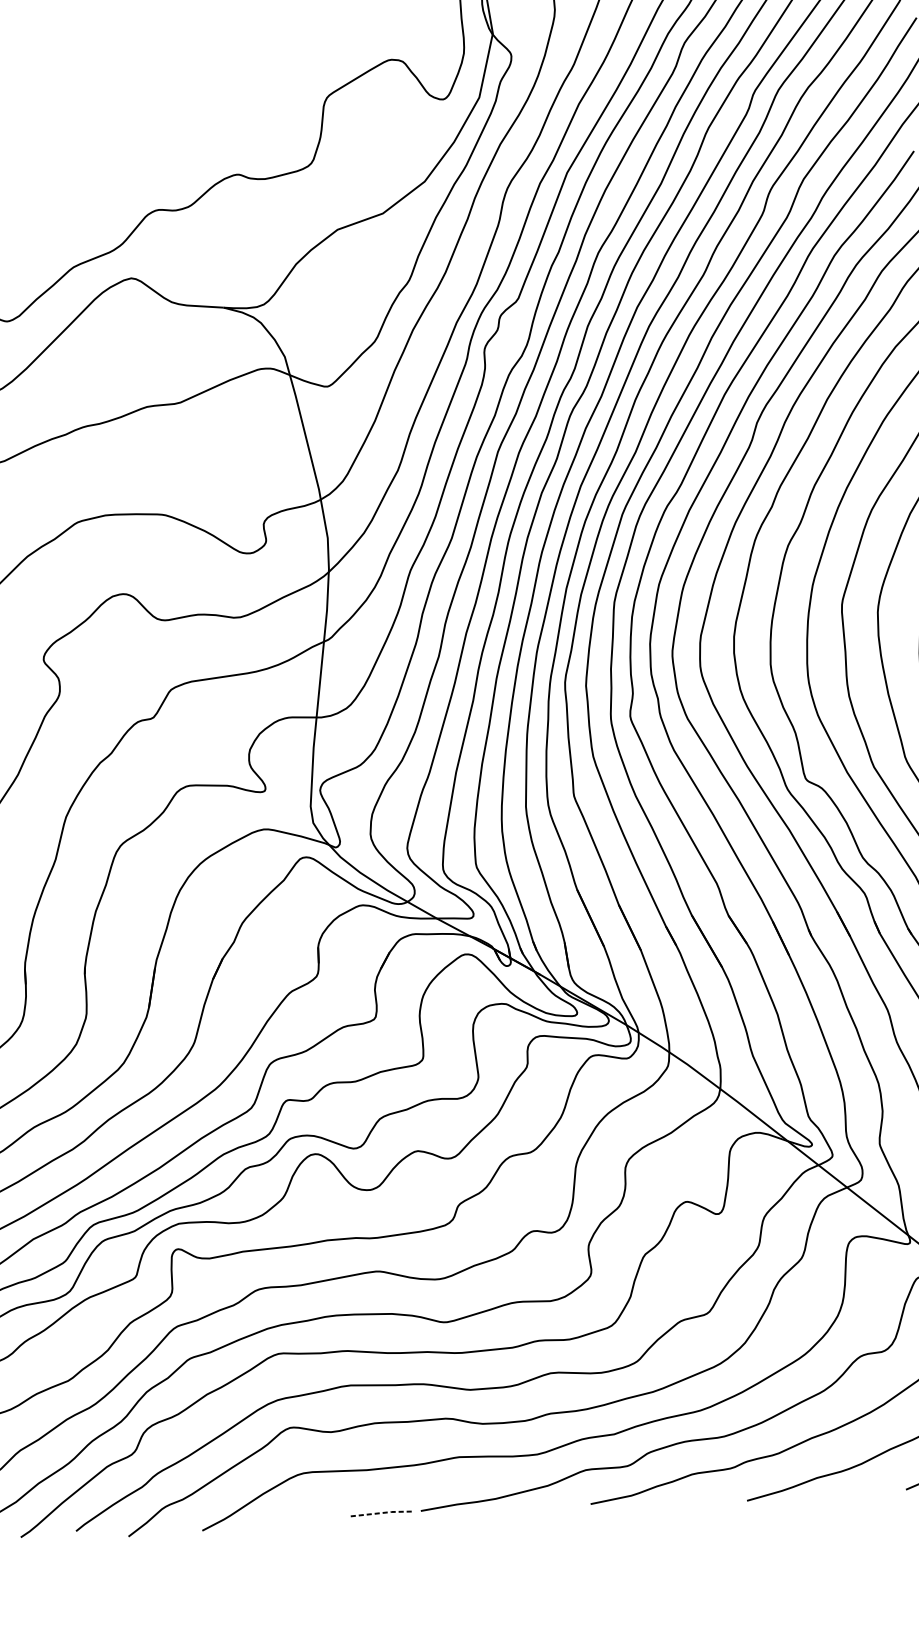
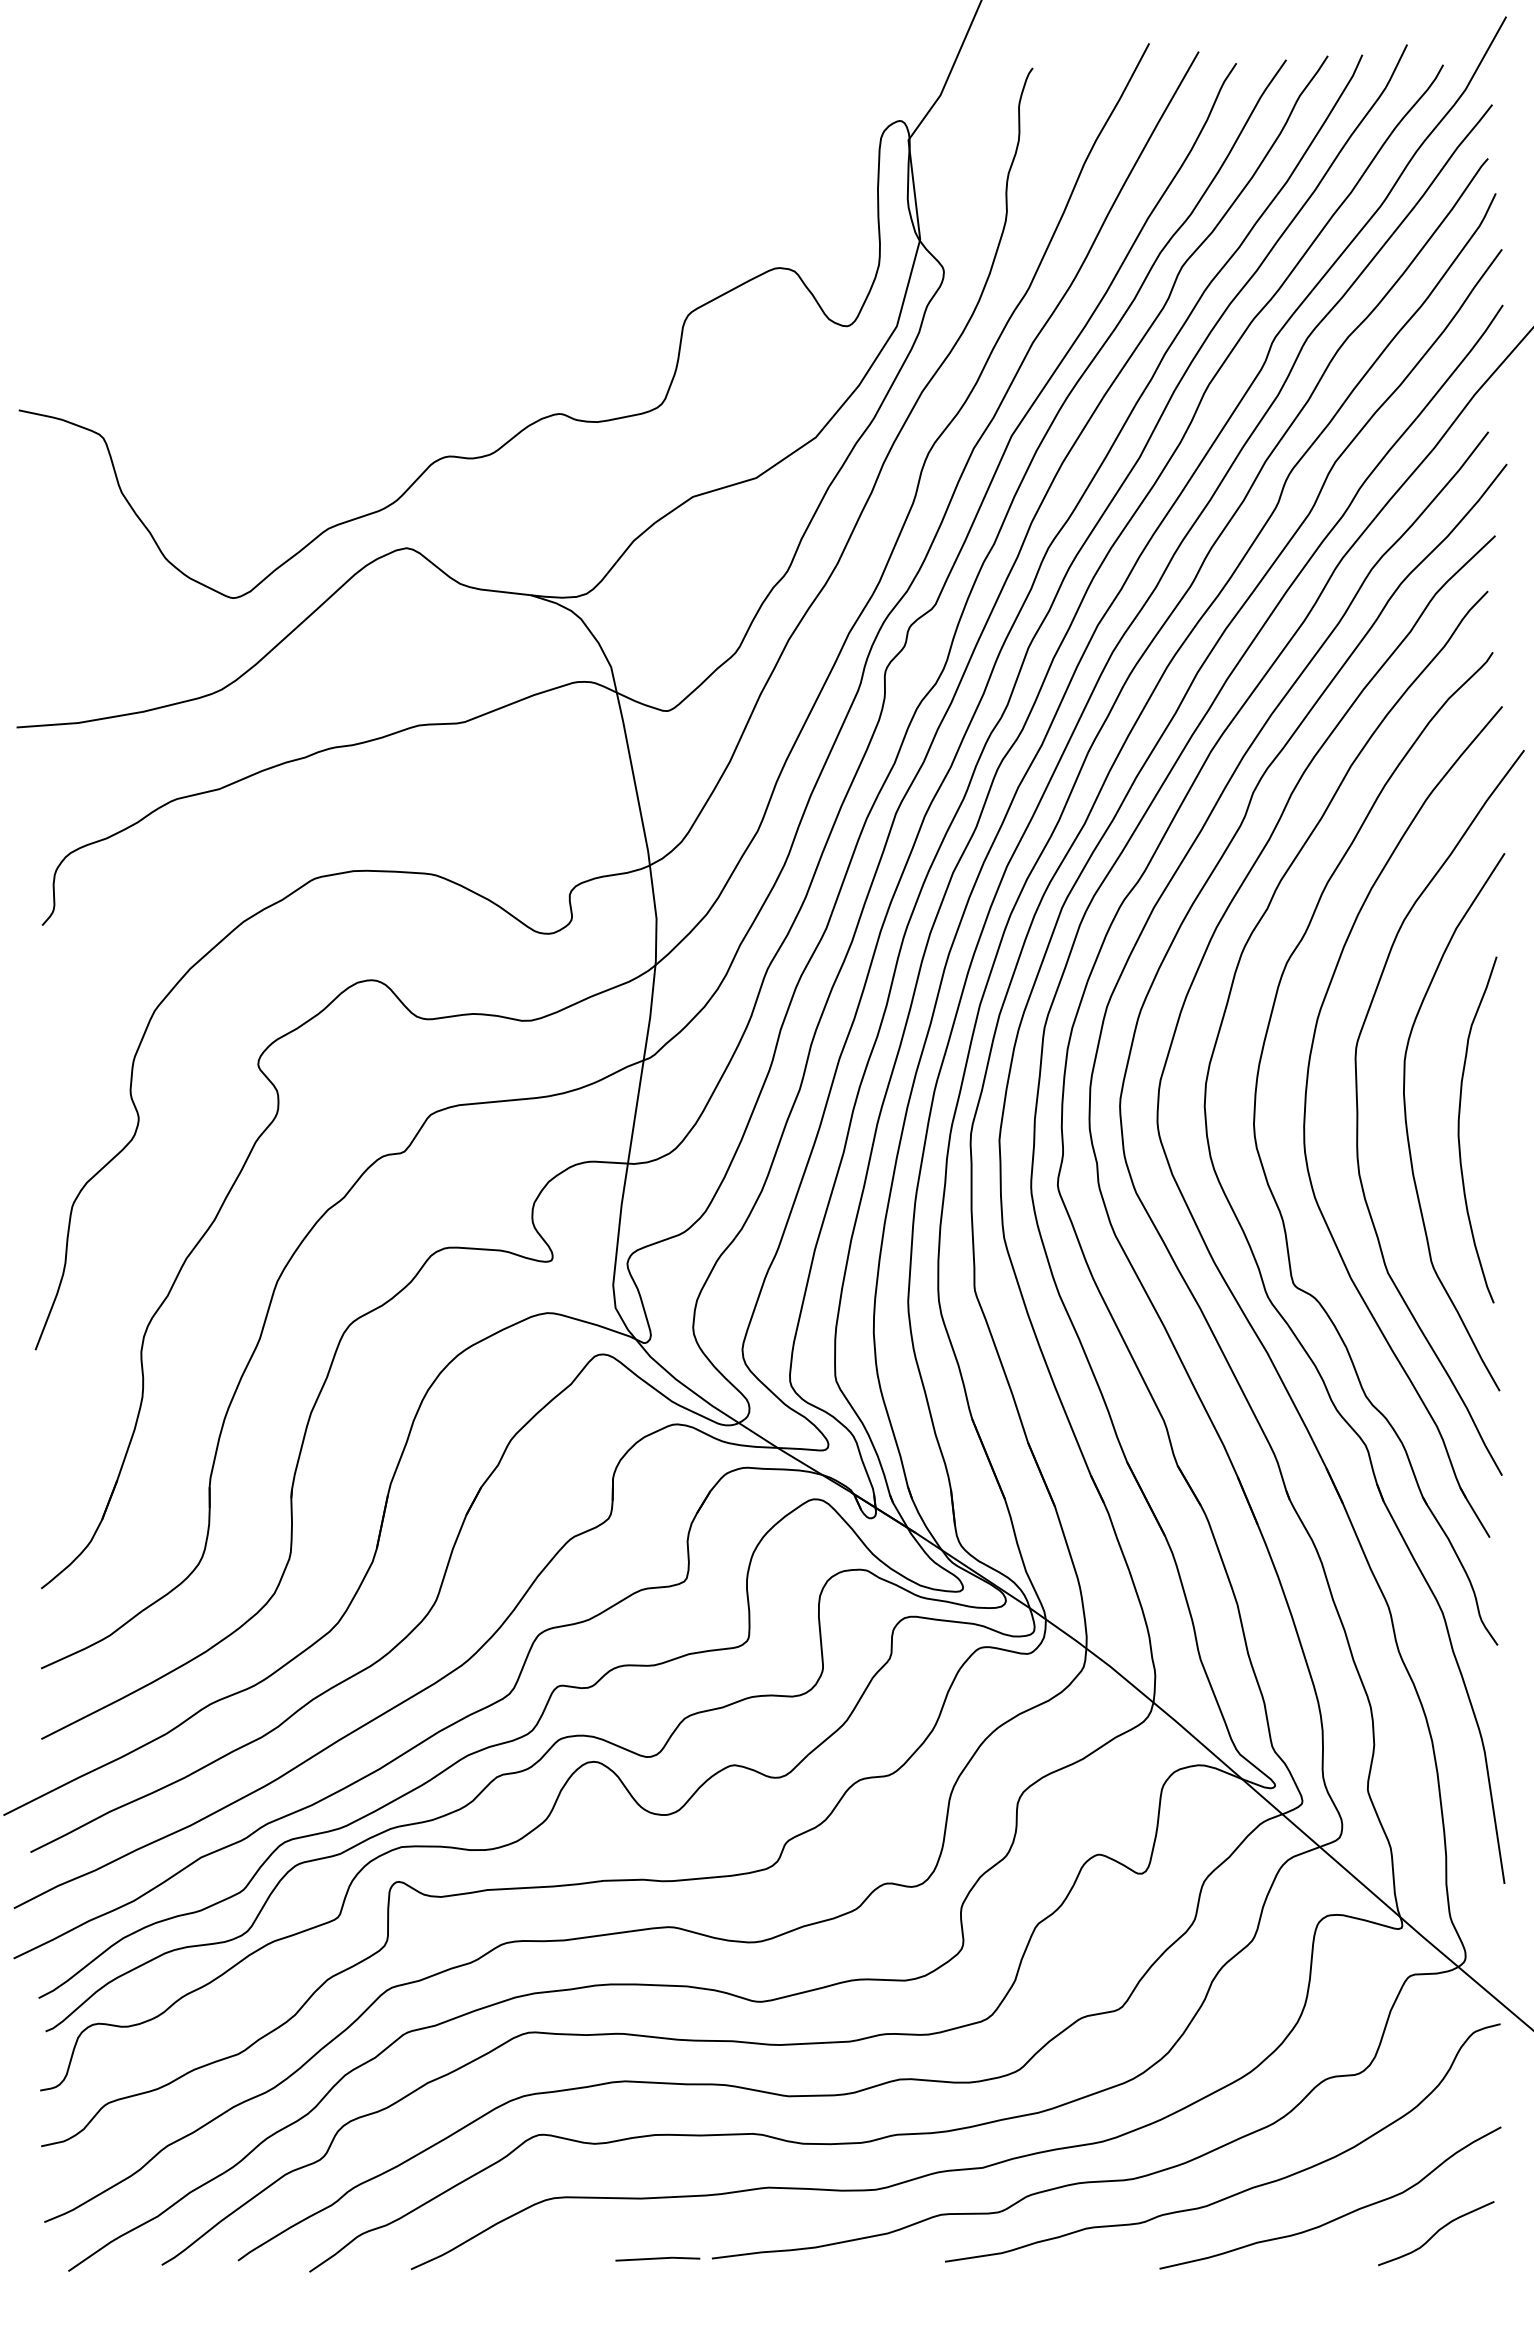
line: (382, 1513) -> (659, 2258), dashed -> solid

